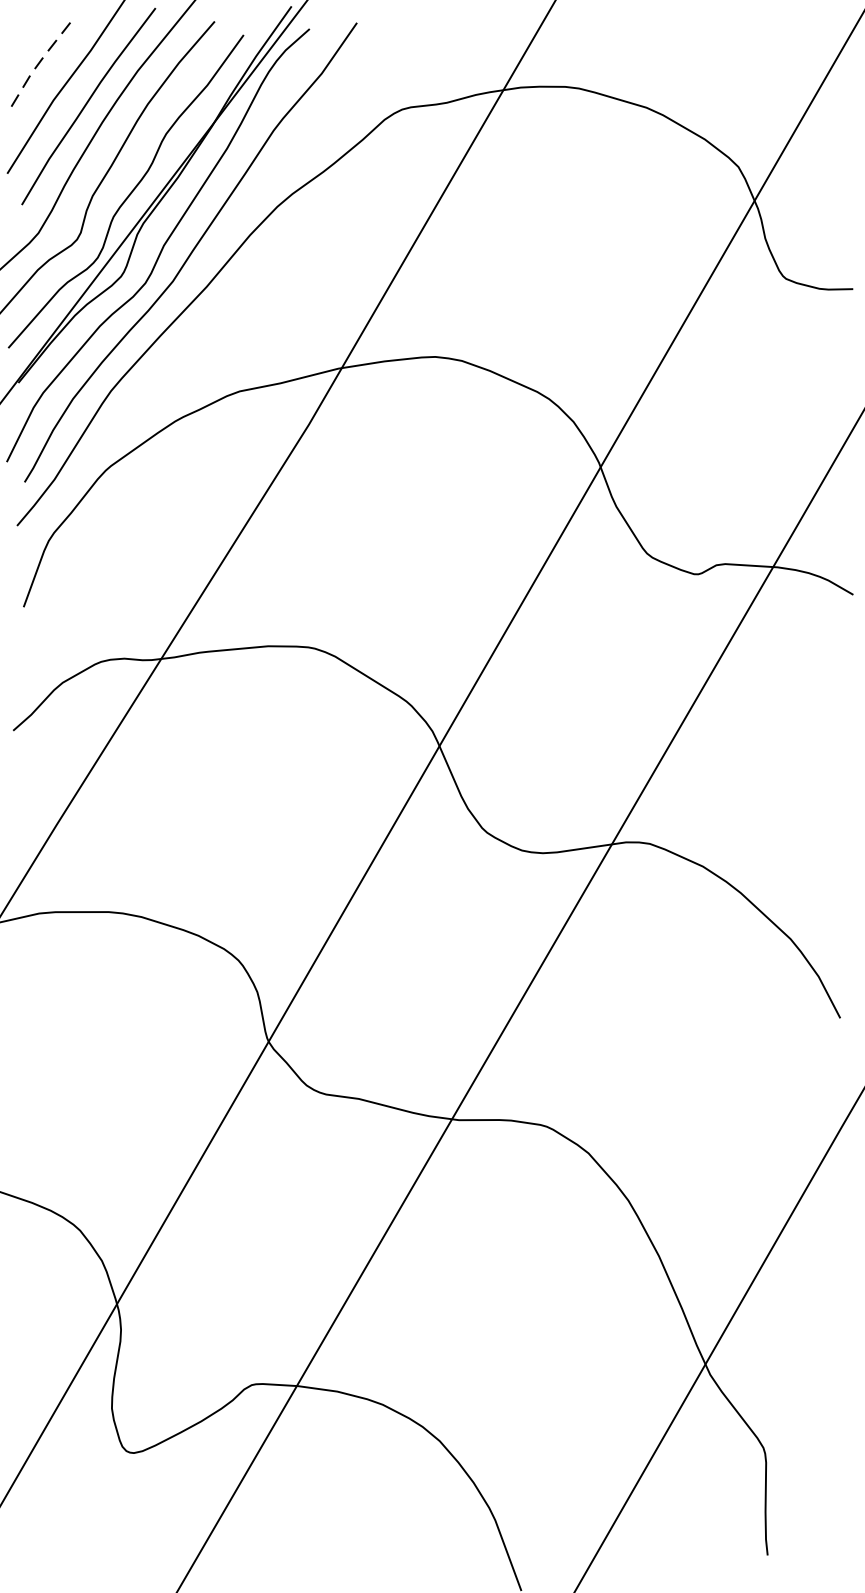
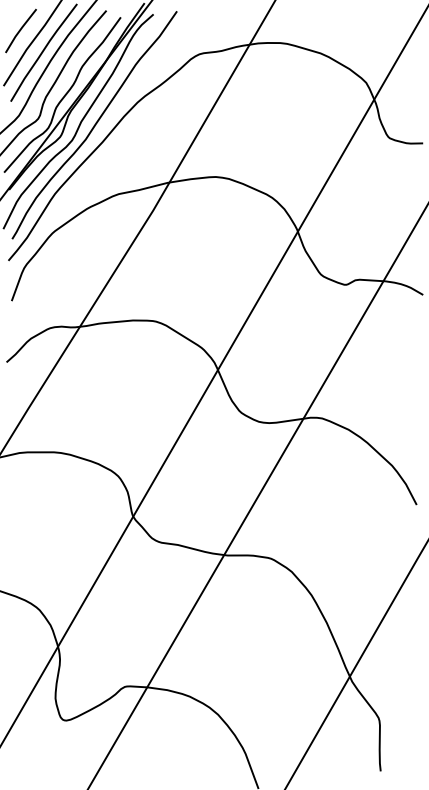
line: (41, 61) -> (20, 30), dashed -> solid

